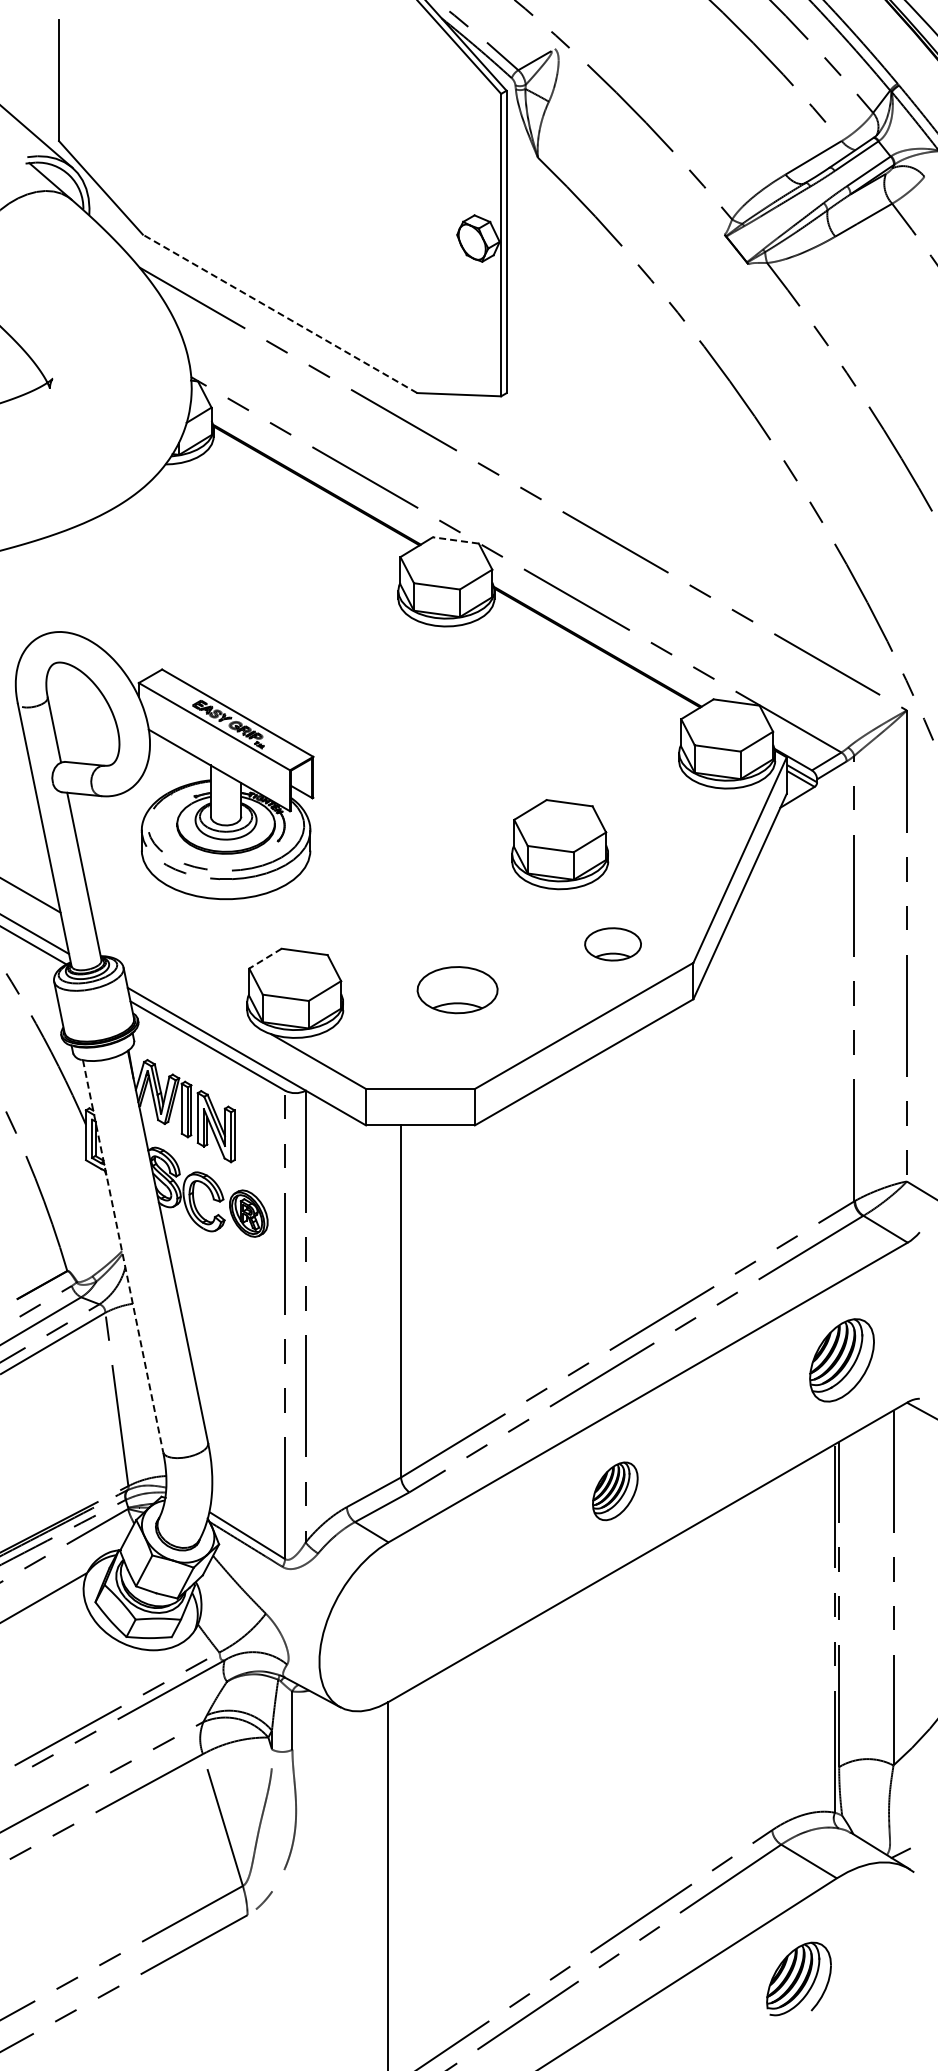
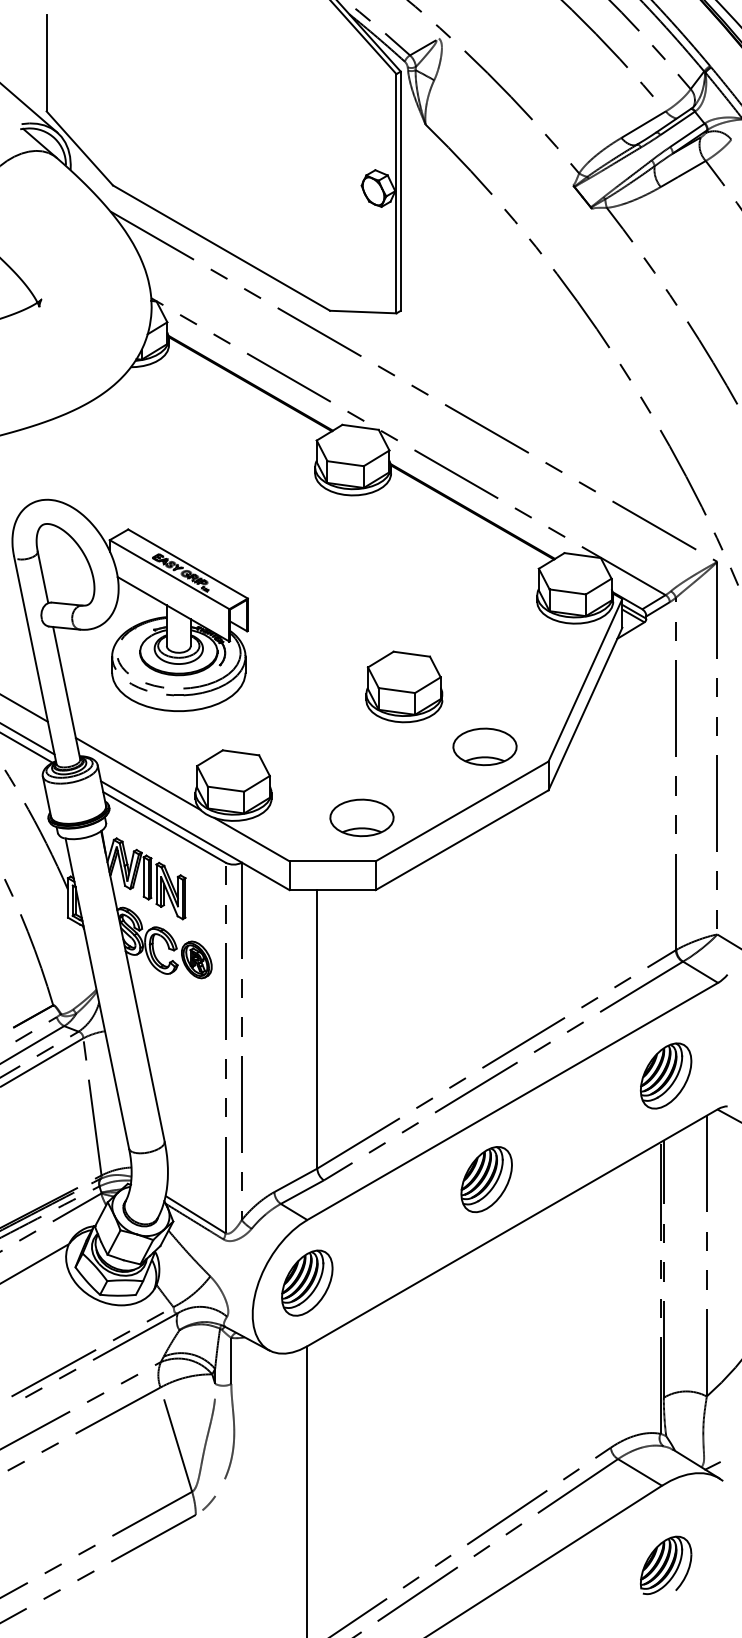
line: (279, 313) -> (221, 247), dashed -> solid
line: (455, 540) -> (360, 427), dashed -> solid
part: (560, 844) -> (404, 686), moved
part: (612, 944) -> (484, 747), size x1.43
line: (265, 958) -> (210, 758), dashed -> solid
line: (174, 978) -> (138, 773), added
part: (457, 990) -> (361, 818), moved
line: (123, 1256) -> (97, 993), dashed -> solid
part: (615, 1491) -> (486, 1179), size x1.43
part: (388, 1622) -> (307, 1283), added
part: (798, 1978) -> (665, 1565), moved

